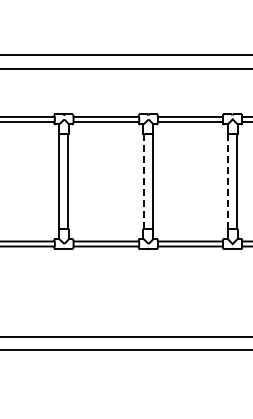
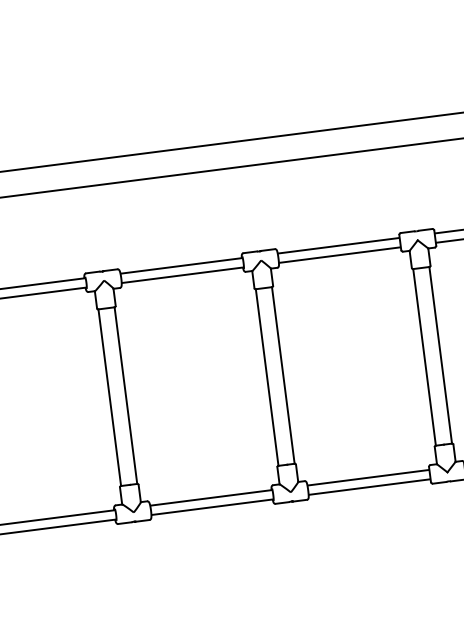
line: (143, 182) -> (266, 379), dashed -> solid
line: (228, 182) -> (424, 358), dashed -> solid

